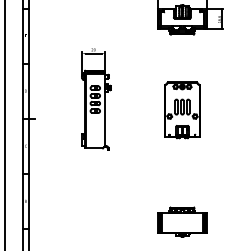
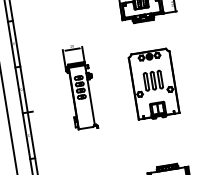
part: (182, 110) -> (154, 84), size x1.43

